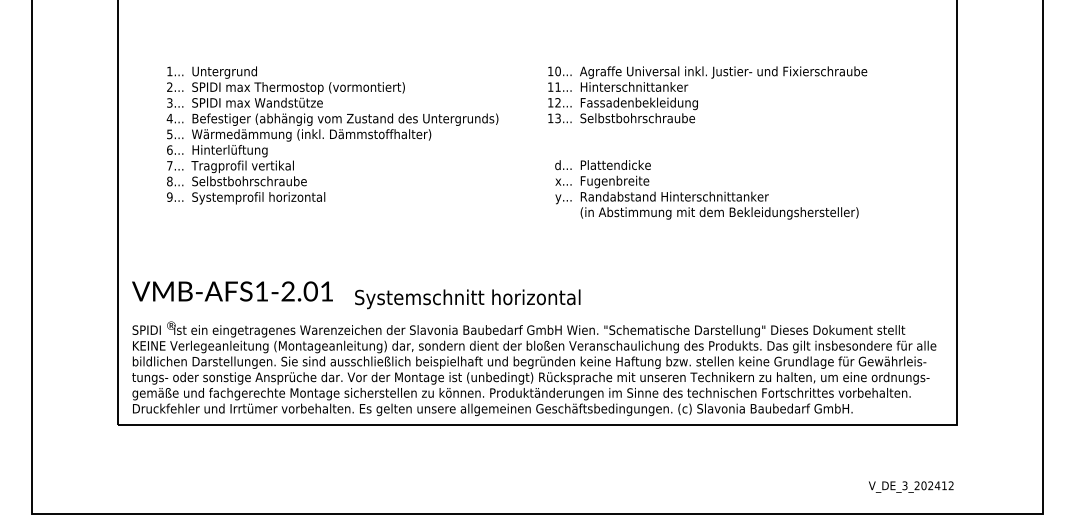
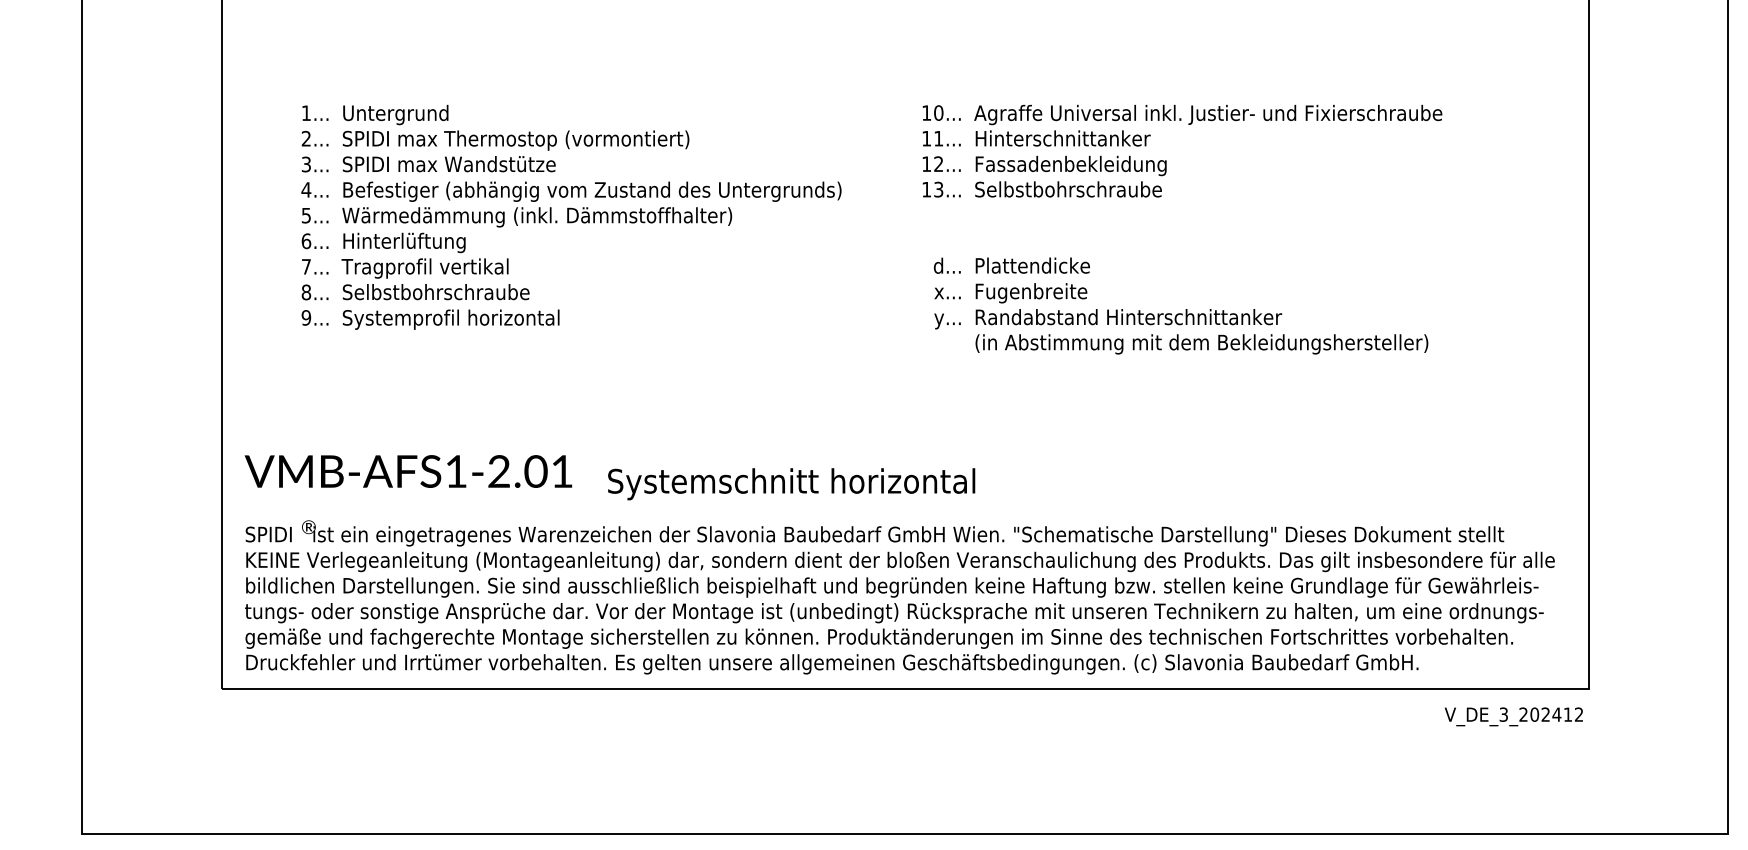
text: (910, 486) -> (1512, 715), moved

